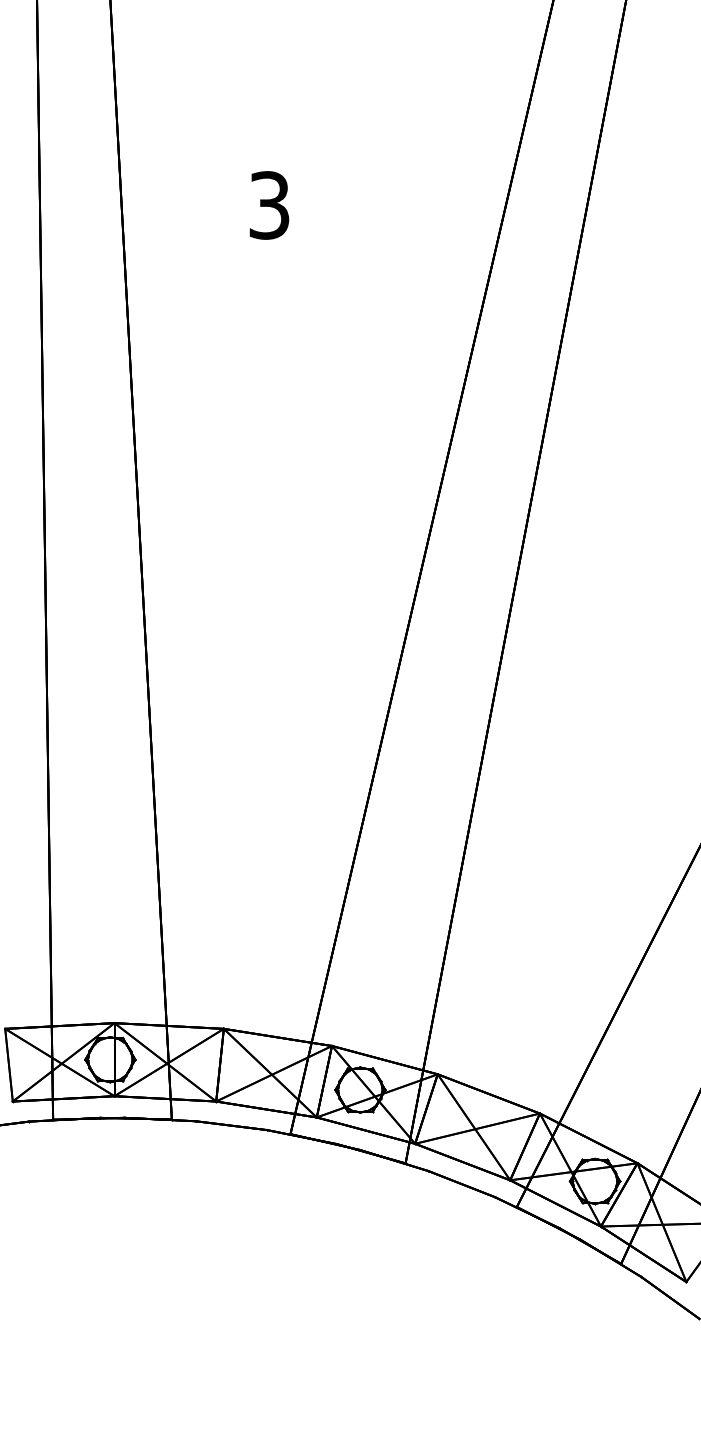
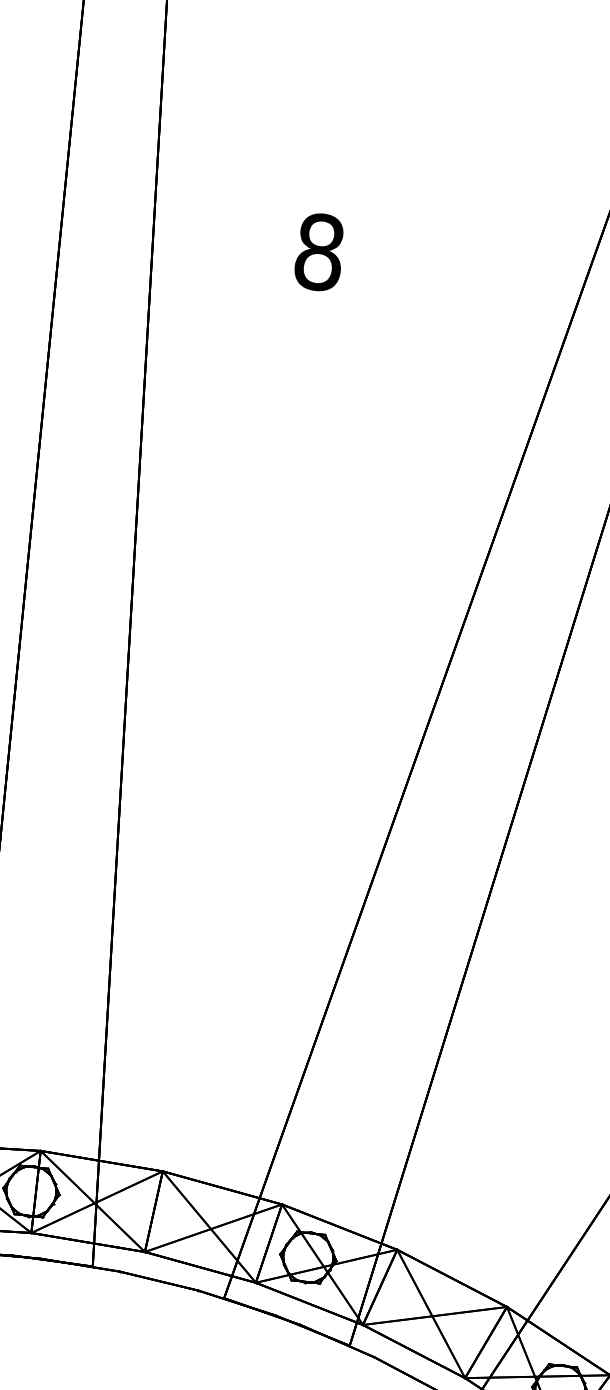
text: (269, 205) -> (319, 252), 3 -> 8

